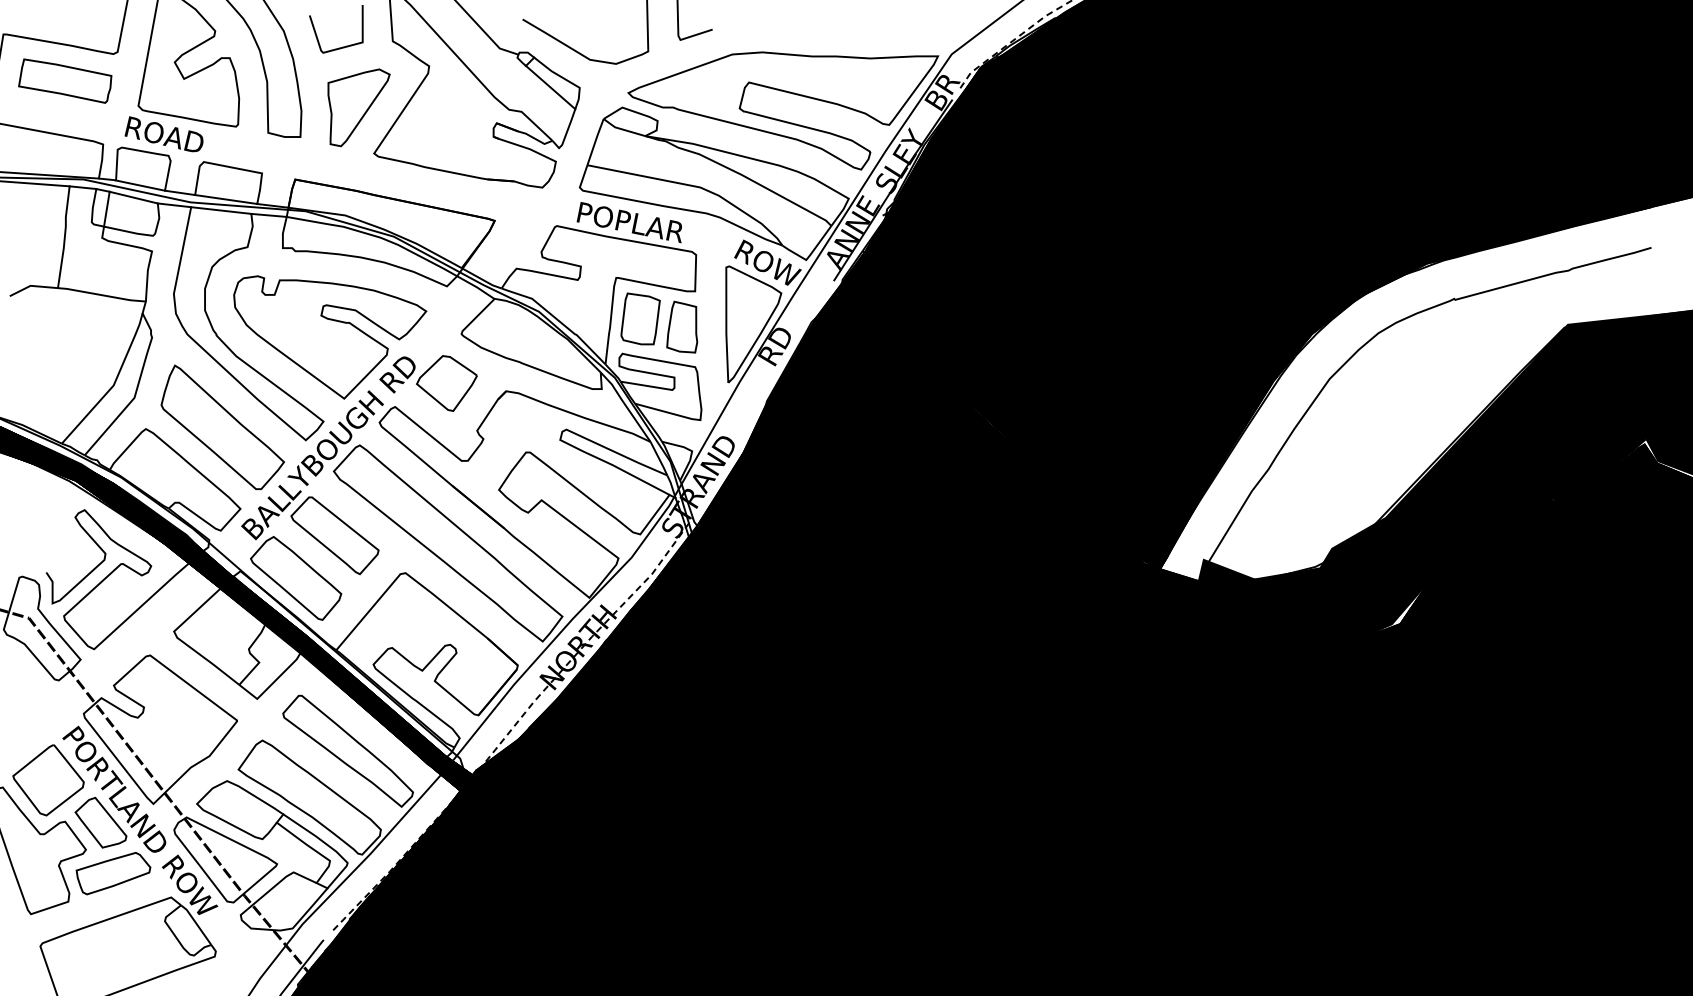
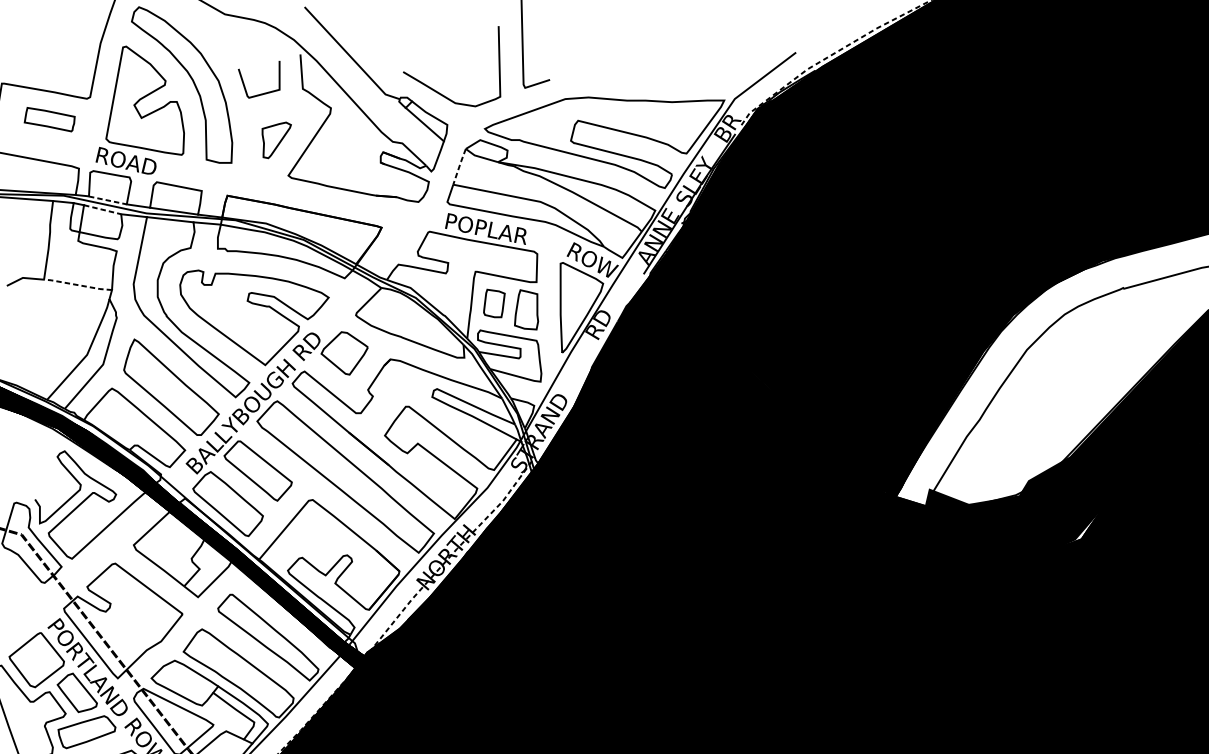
part: (65, 80) -> (49, 119), size x0.7
part: (358, 107) -> (276, 140), size x0.6
line: (595, 142) -> (459, 167), solid -> dashed
line: (140, 185) -> (107, 200), solid -> dashed
line: (133, 197) -> (102, 209), solid -> dashed
line: (102, 295) -> (78, 285), solid -> dashed
part: (640, 318) -> (494, 303), size x0.7

